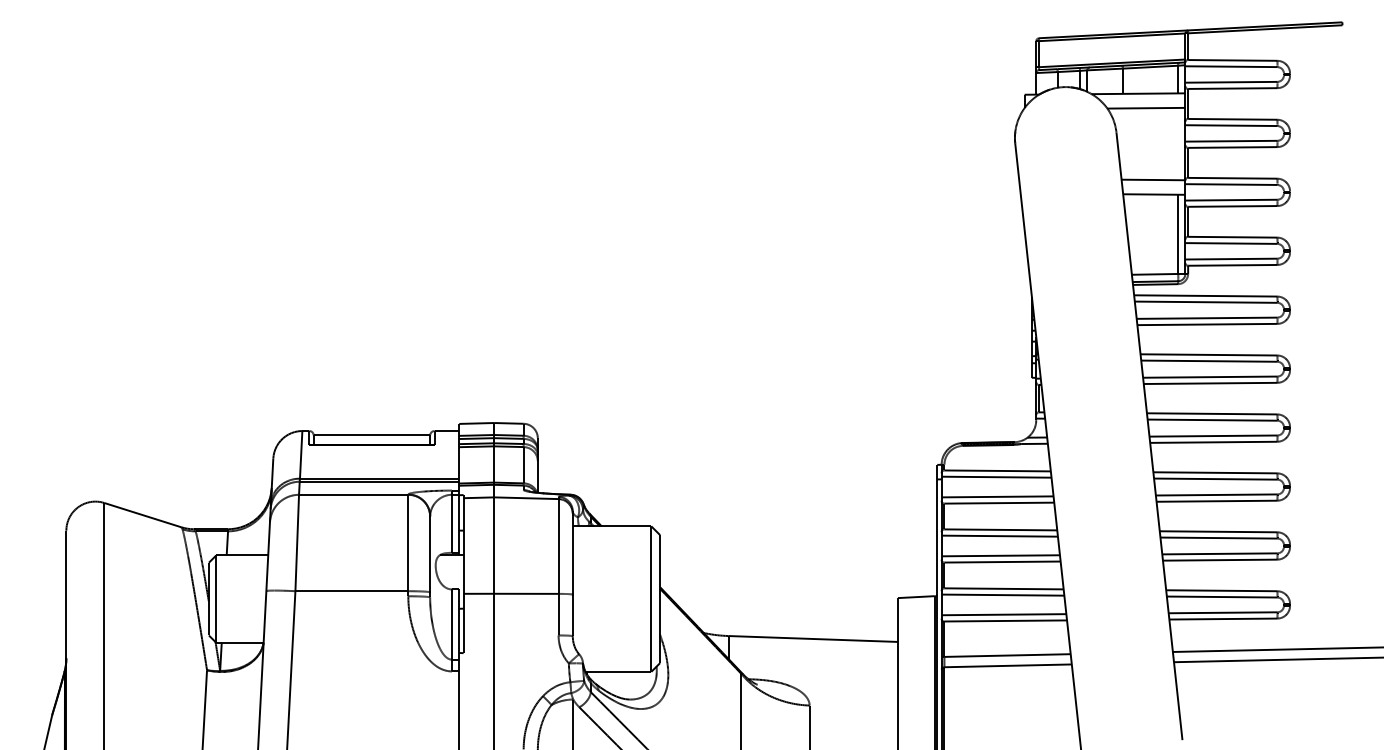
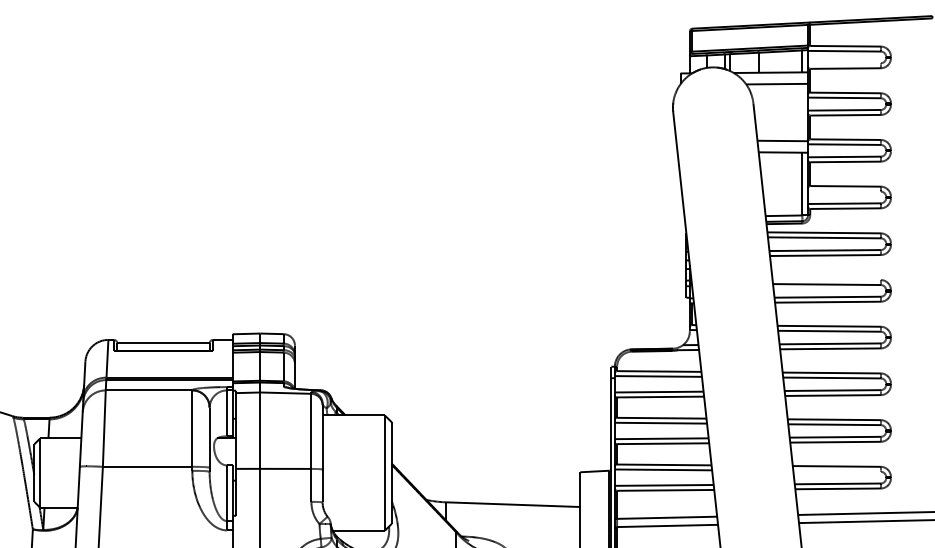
line: (1231, 81) -> (844, 62), removed
line: (1231, 243) -> (844, 191), removed
line: (1208, 354) -> (826, 279), removed
line: (1221, 596) -> (836, 471), removed

